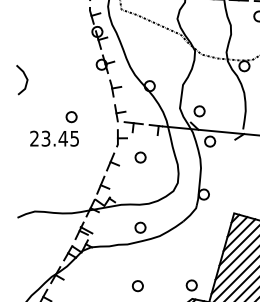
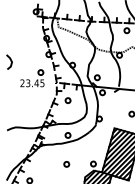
part: (54, 129) -> (32, 78), moved

